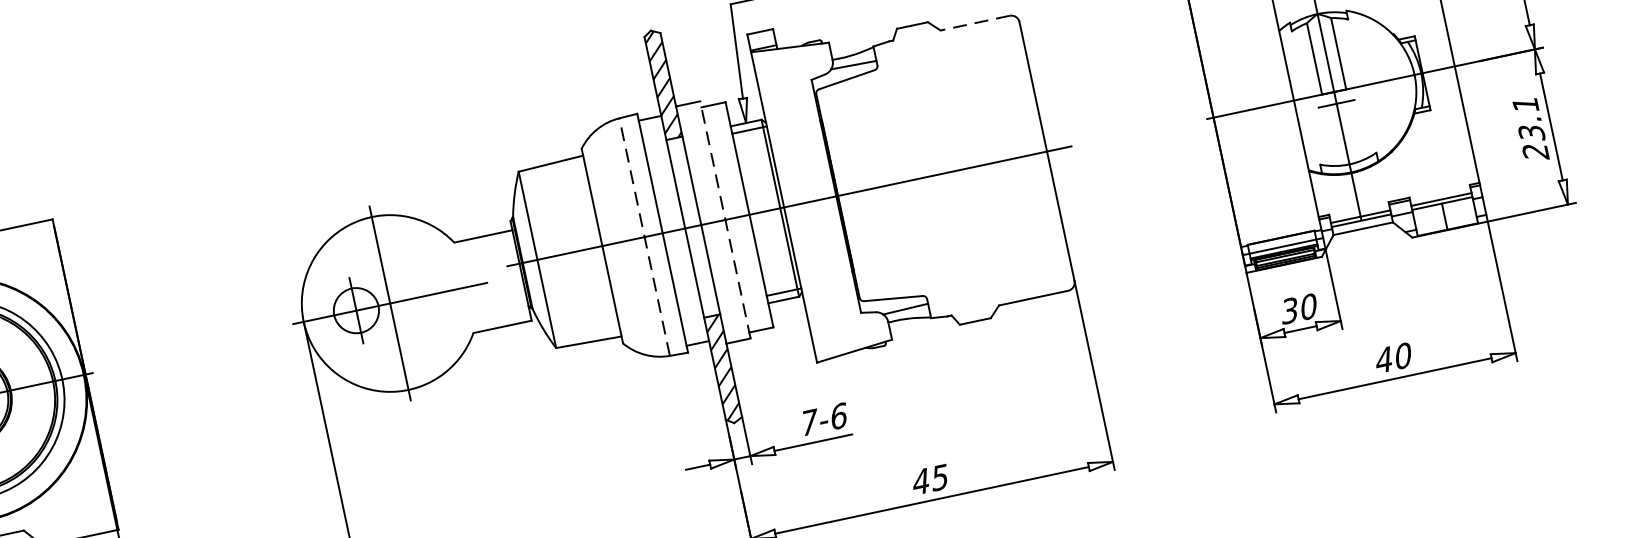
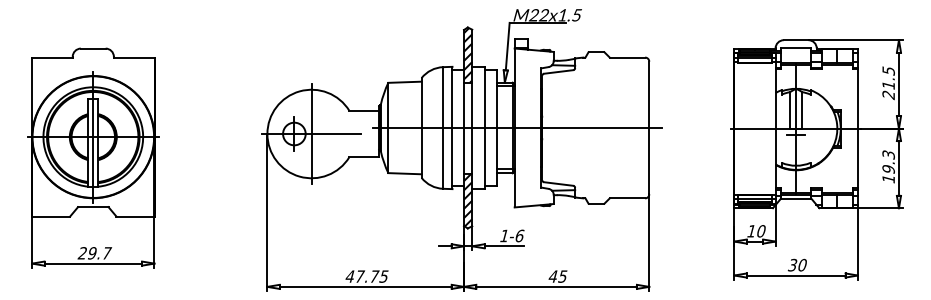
line: (975, 22) -> (627, 57), dashed -> solid
text: (1530, 129) -> (888, 167), 23.1 -> 19.3
line: (724, 219) -> (484, 127), dashed -> solid
line: (644, 236) -> (443, 127), dashed -> solid
text: (1289, 311) -> (751, 231), 30 -> 10
text: (1383, 358) -> (792, 264), 40 -> 30
text: (808, 421) -> (504, 235), 7-6 -> 1-6

